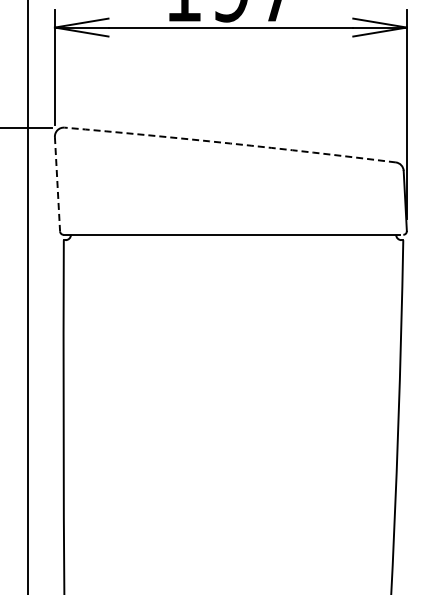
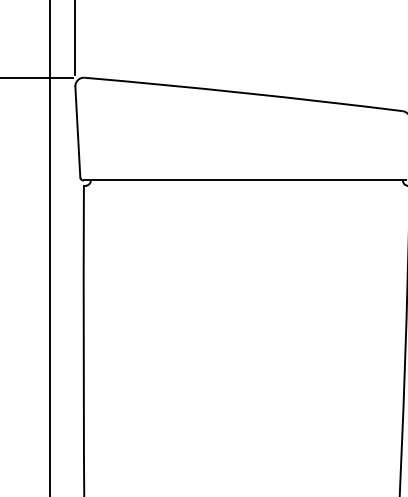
arc: (230, 143) -> (243, 92), dashed -> solid
line: (57, 184) -> (77, 132), dashed -> solid

